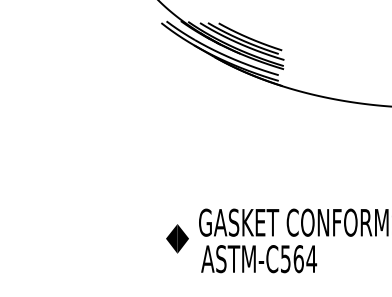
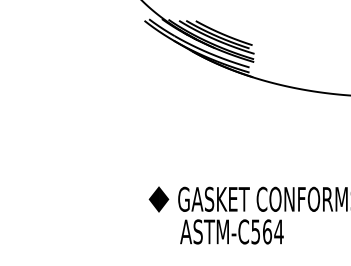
part: (177, 238) -> (158, 199), moved

